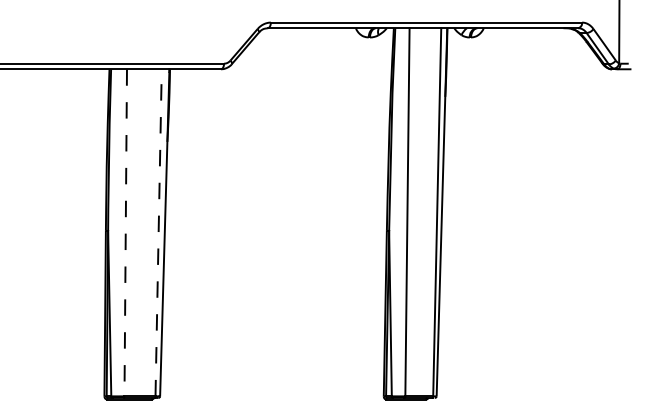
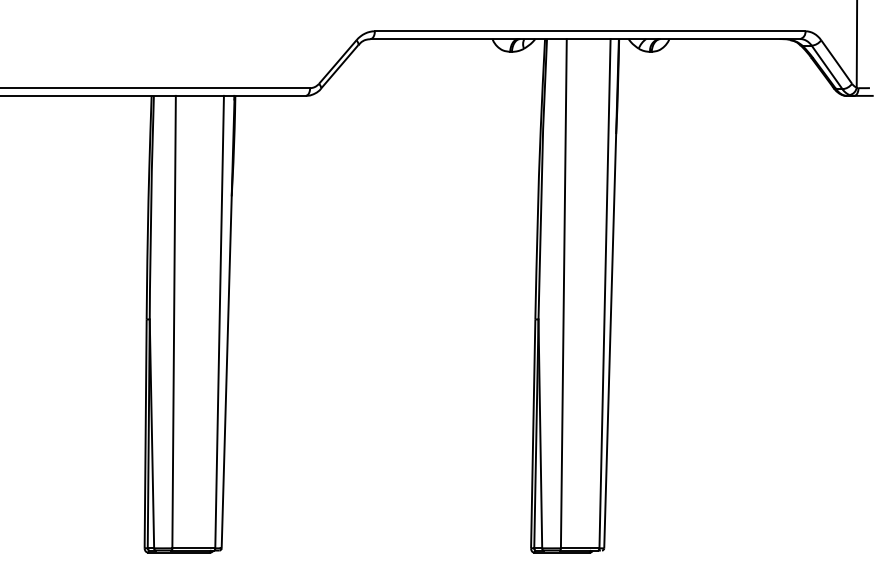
line: (125, 232) -> (173, 321), dashed -> solid
line: (158, 232) -> (219, 321), dashed -> solid

